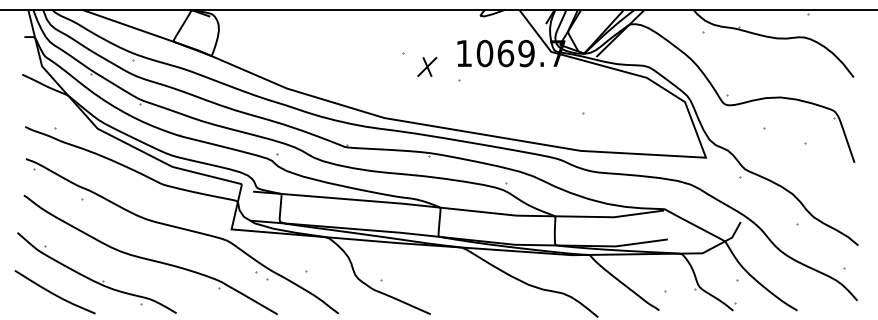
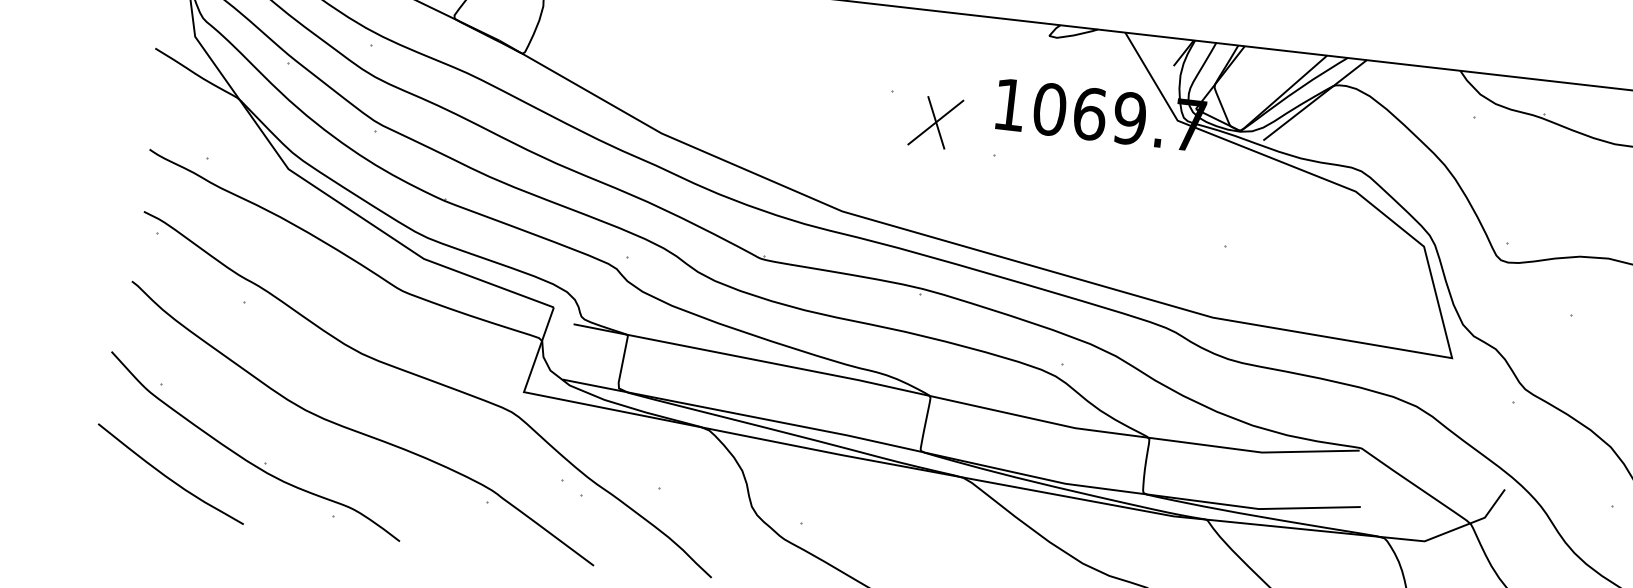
part: (427, 66) -> (936, 121), size x1.43

